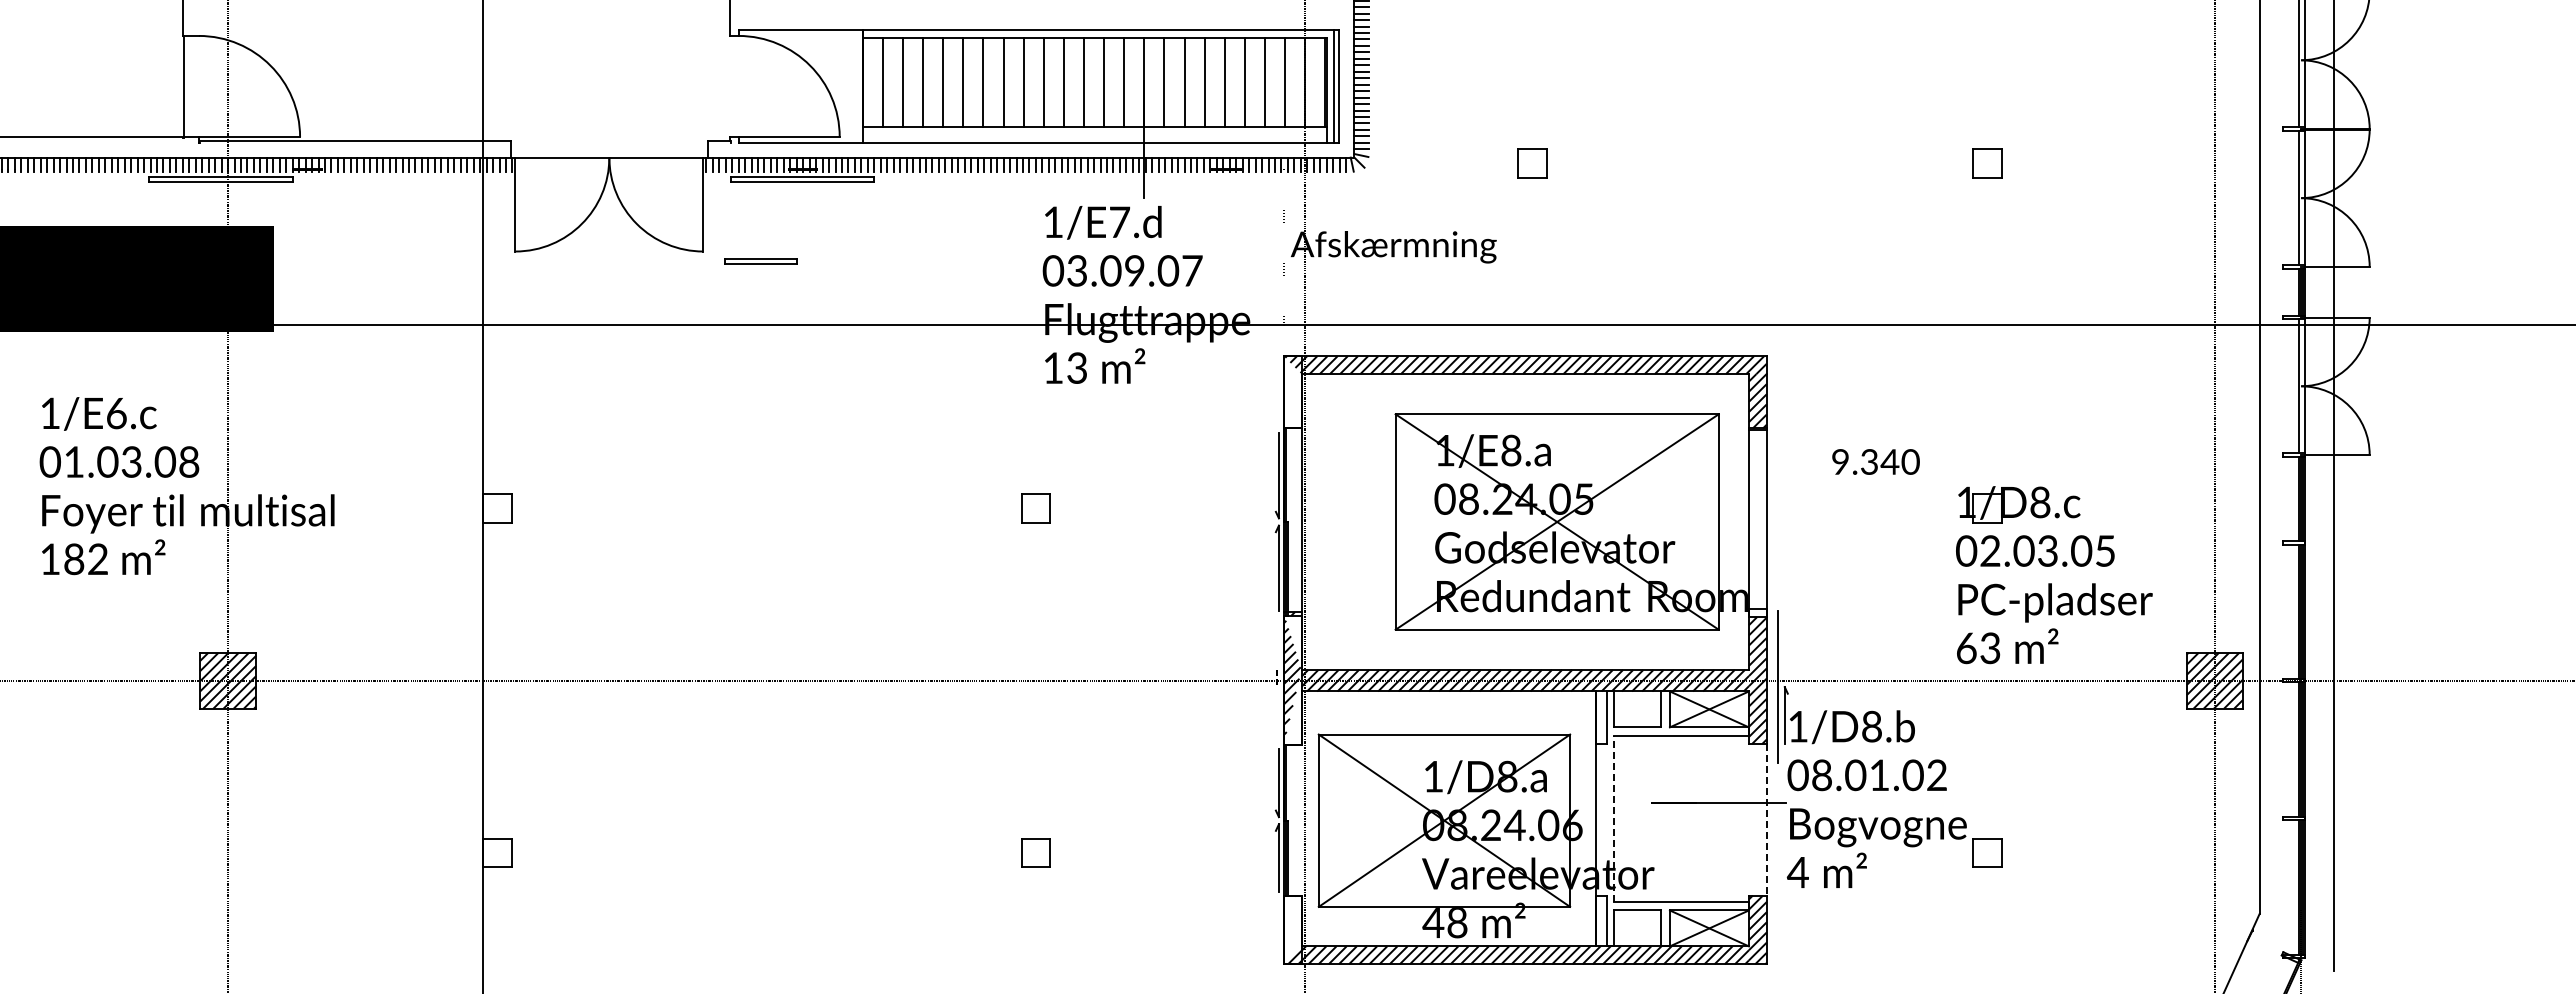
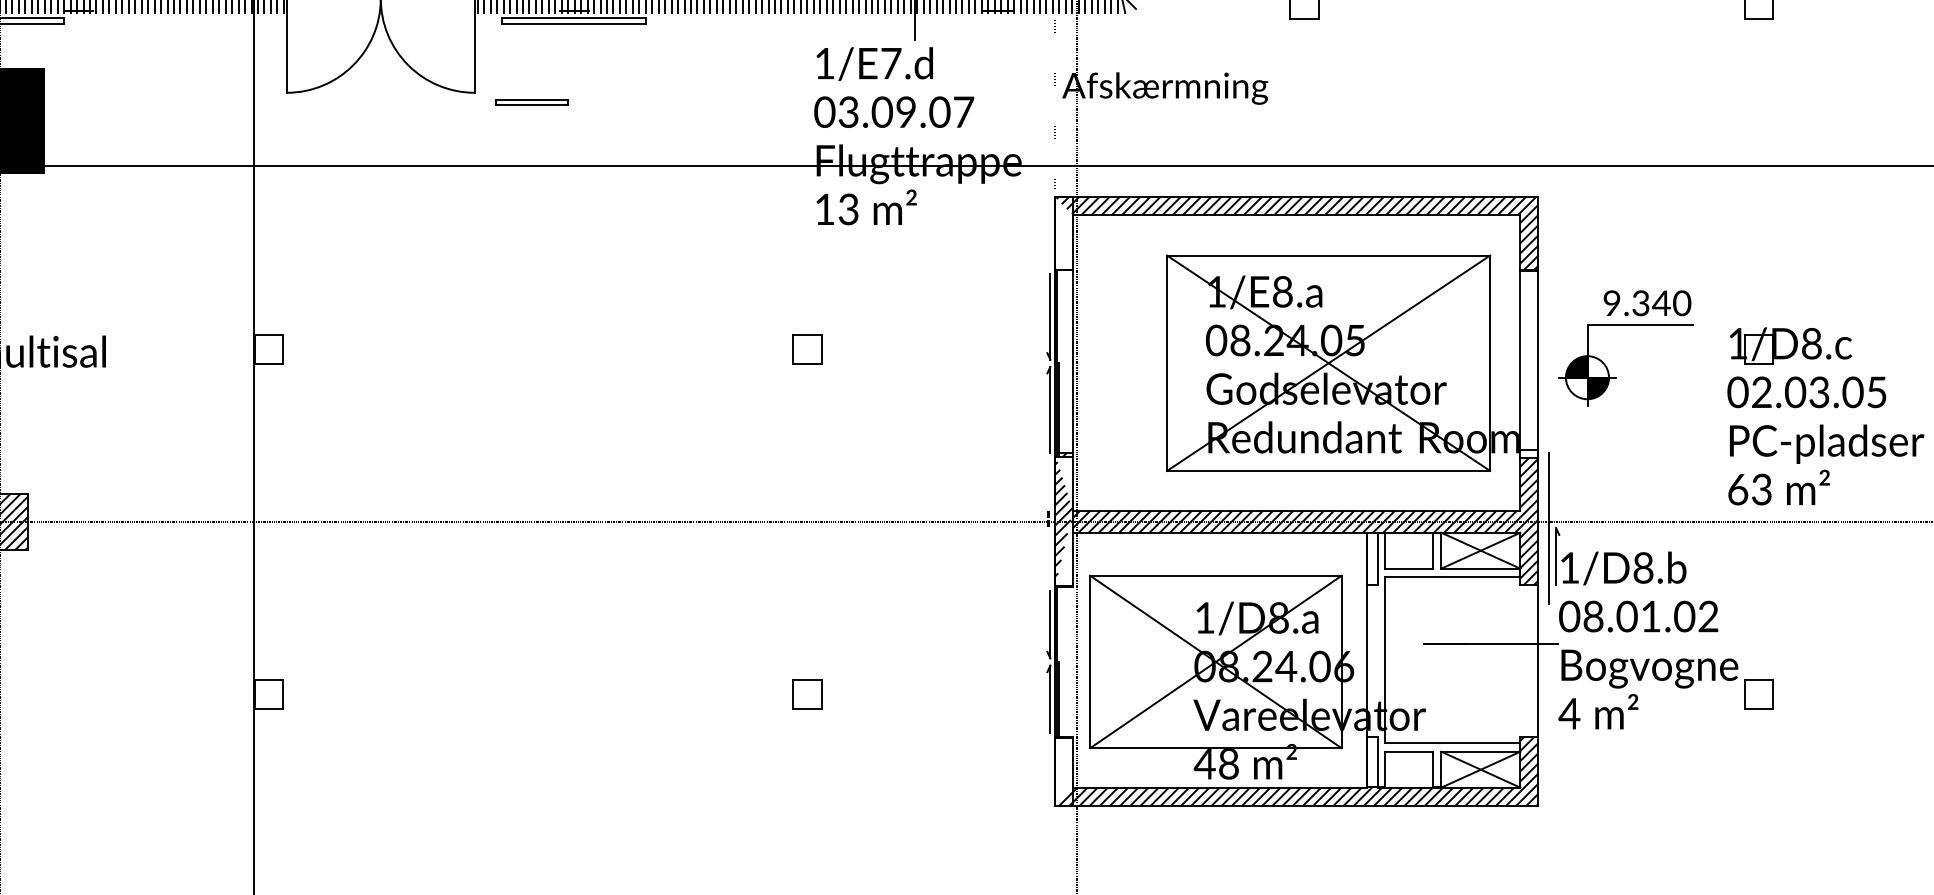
part: (1845, 535) -> (1616, 376), added
line: (1613, 818) -> (1384, 659), dashed -> solid
line: (1766, 819) -> (1537, 660), dashed -> solid

